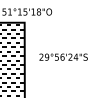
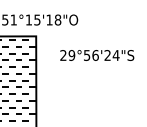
text: (63, 56) -> (97, 54), moved

